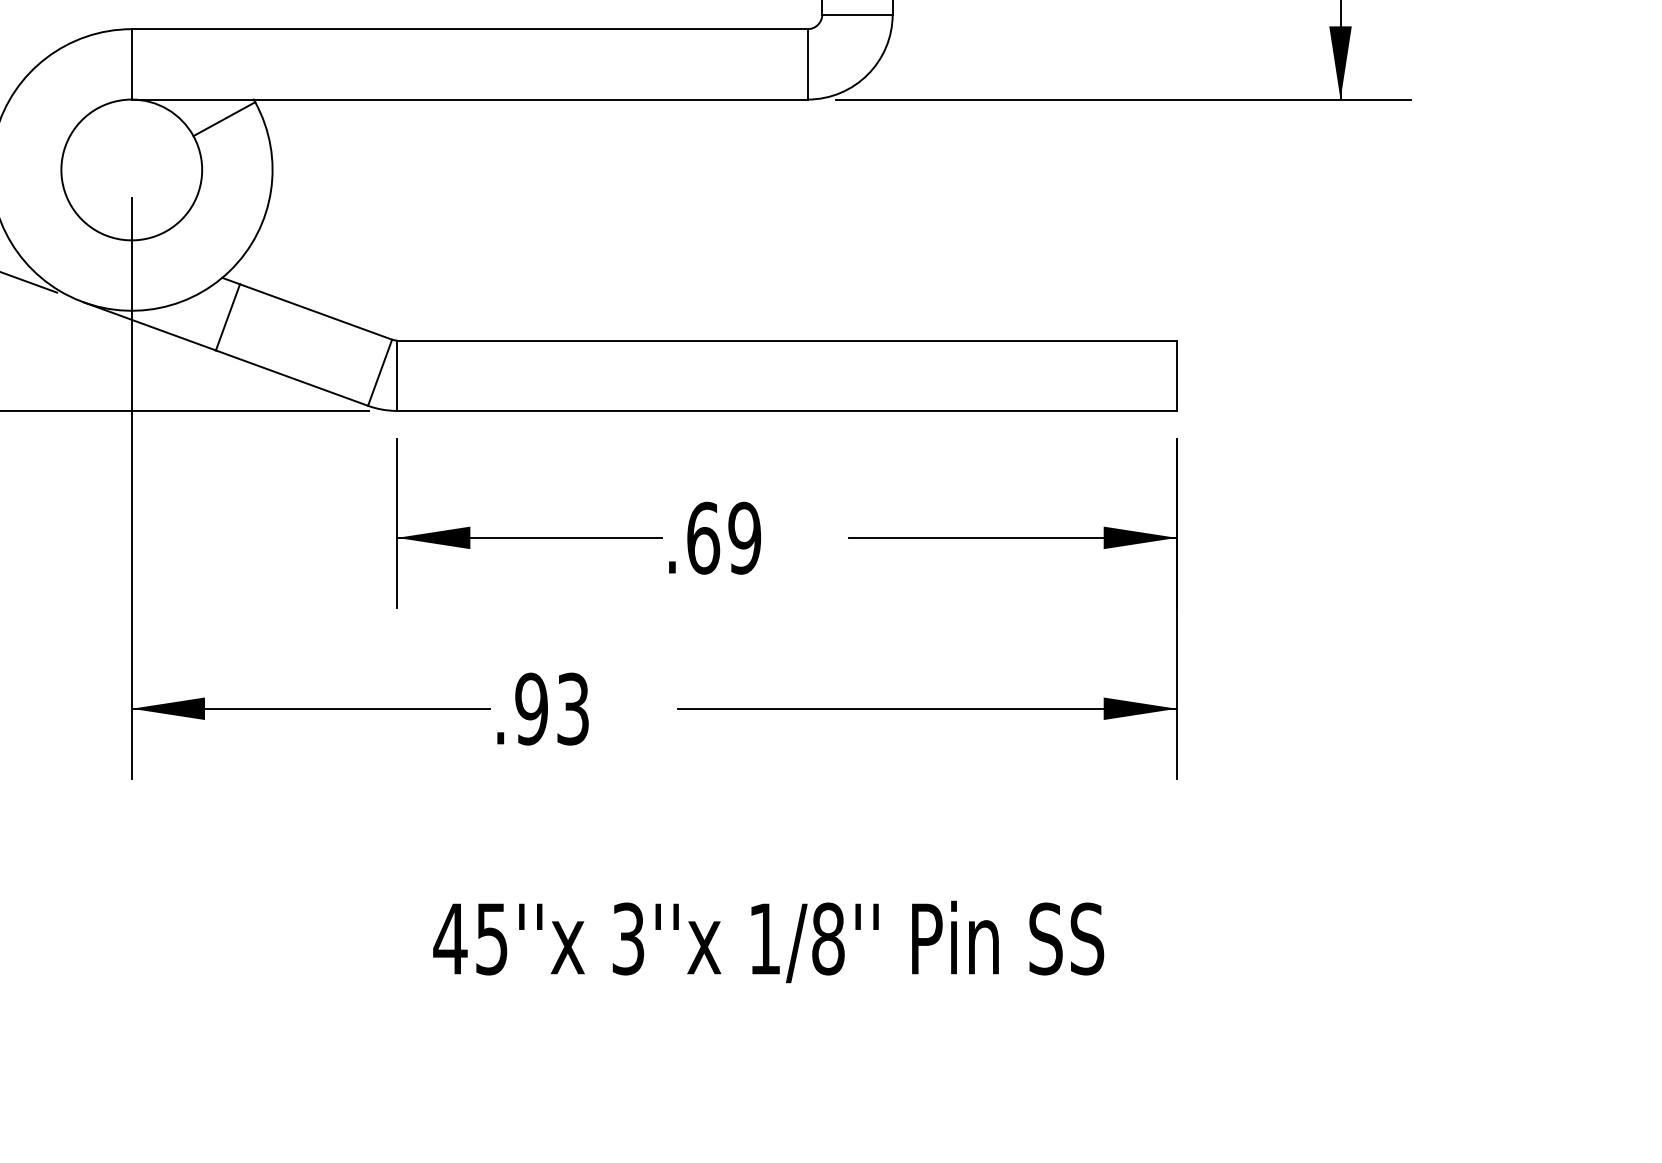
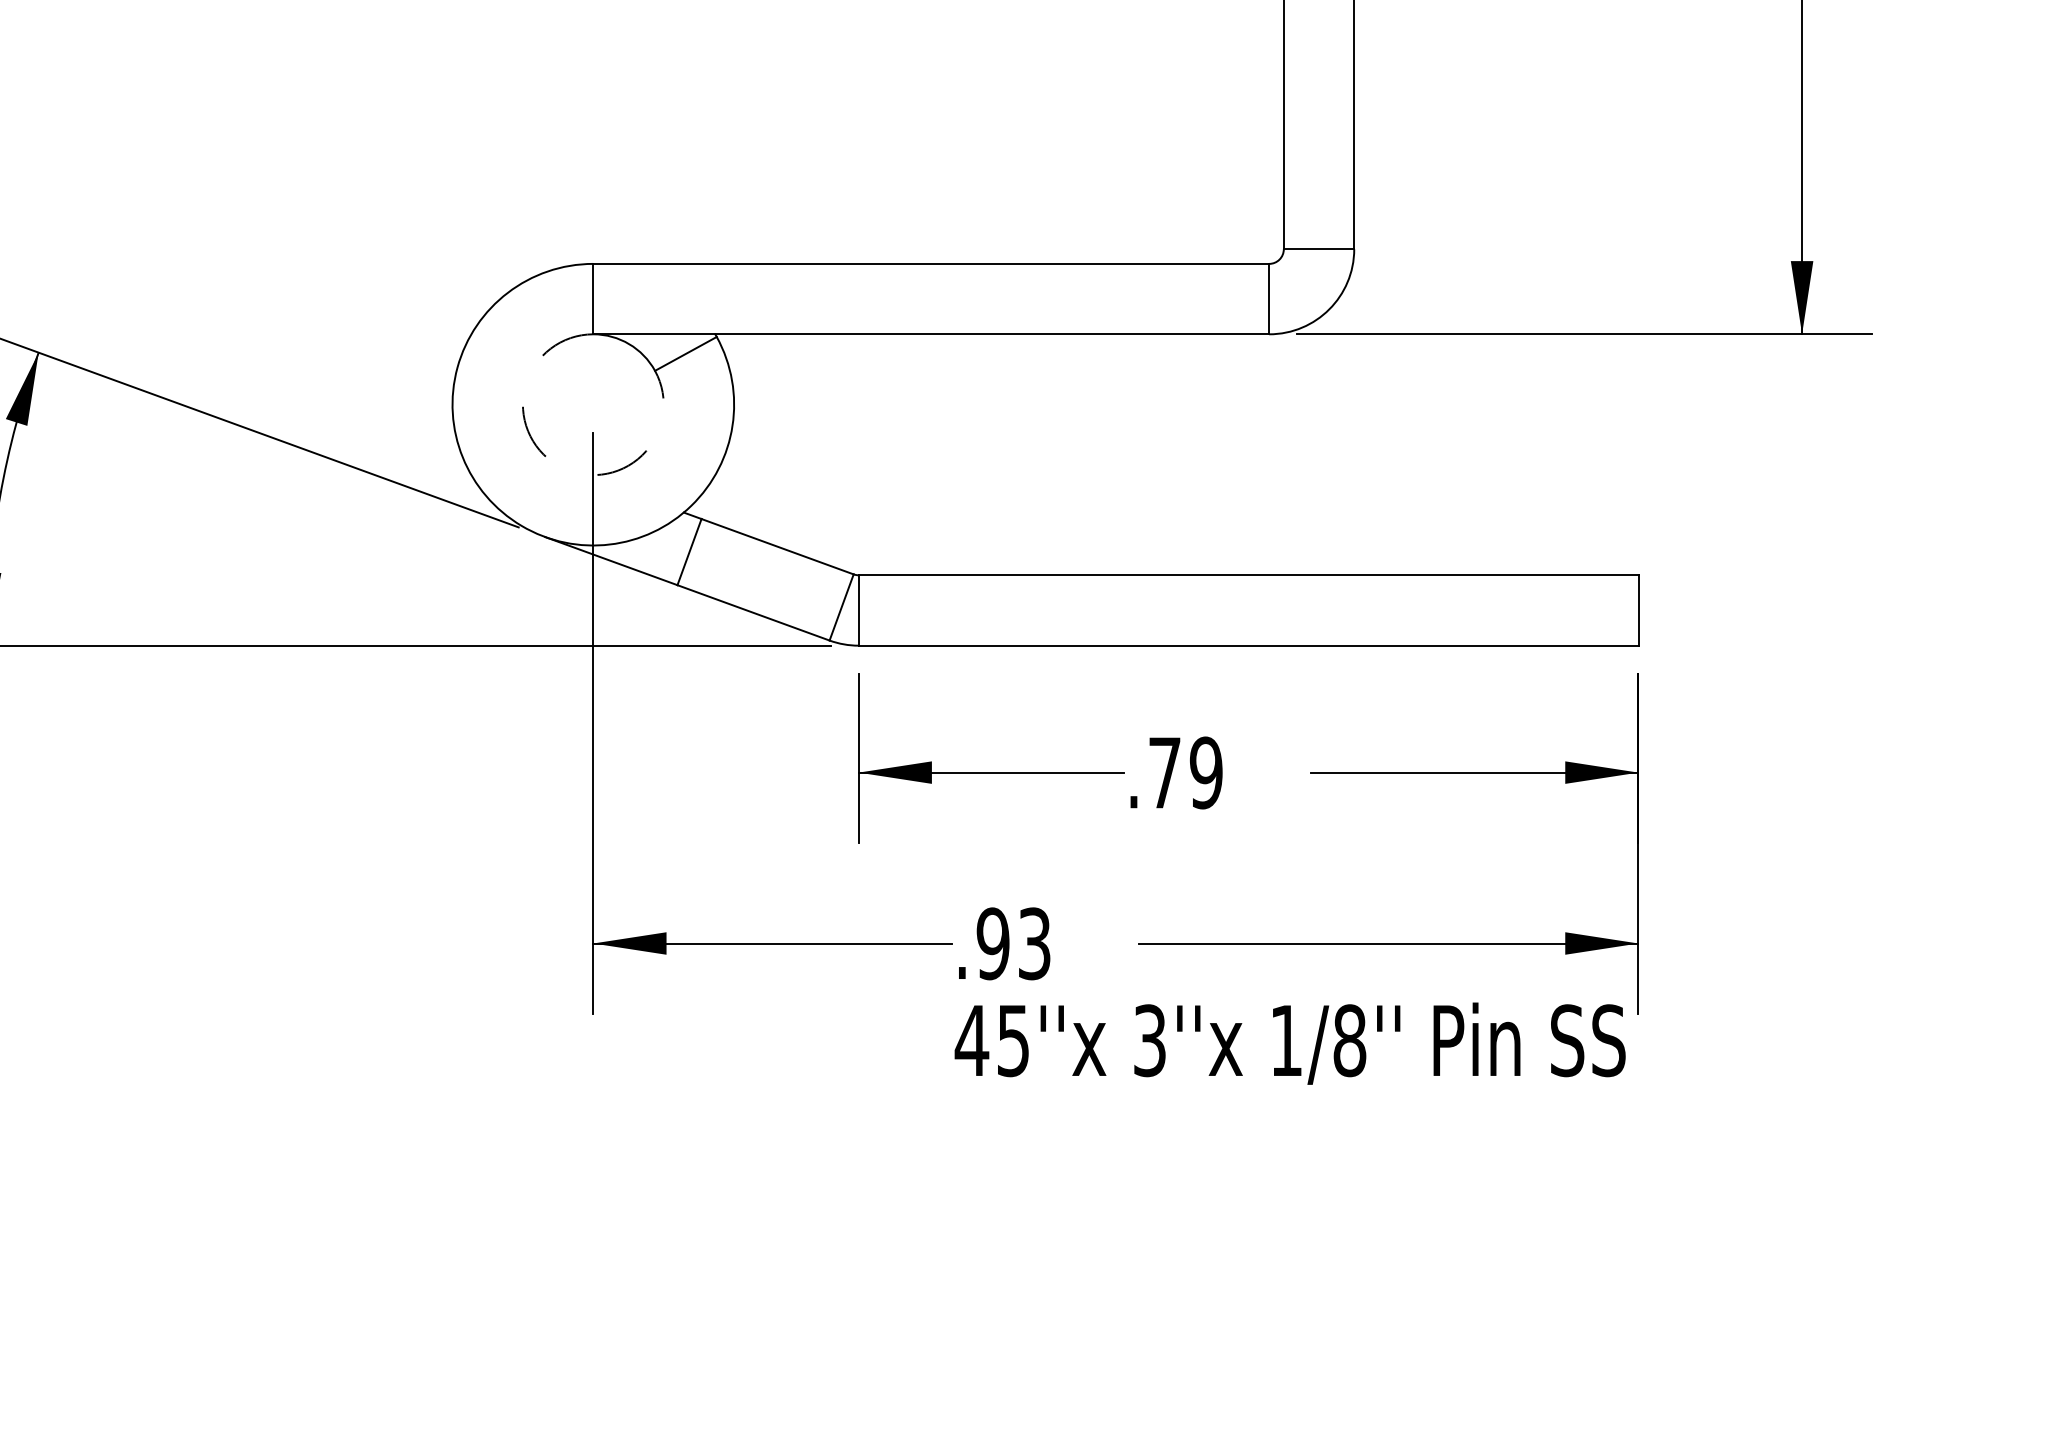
arc: (95, 230) -> (557, 465), solid -> dashed
text: (703, 537) -> (1165, 772), .69 -> .79
text: (767, 941) -> (1289, 1043), moved

